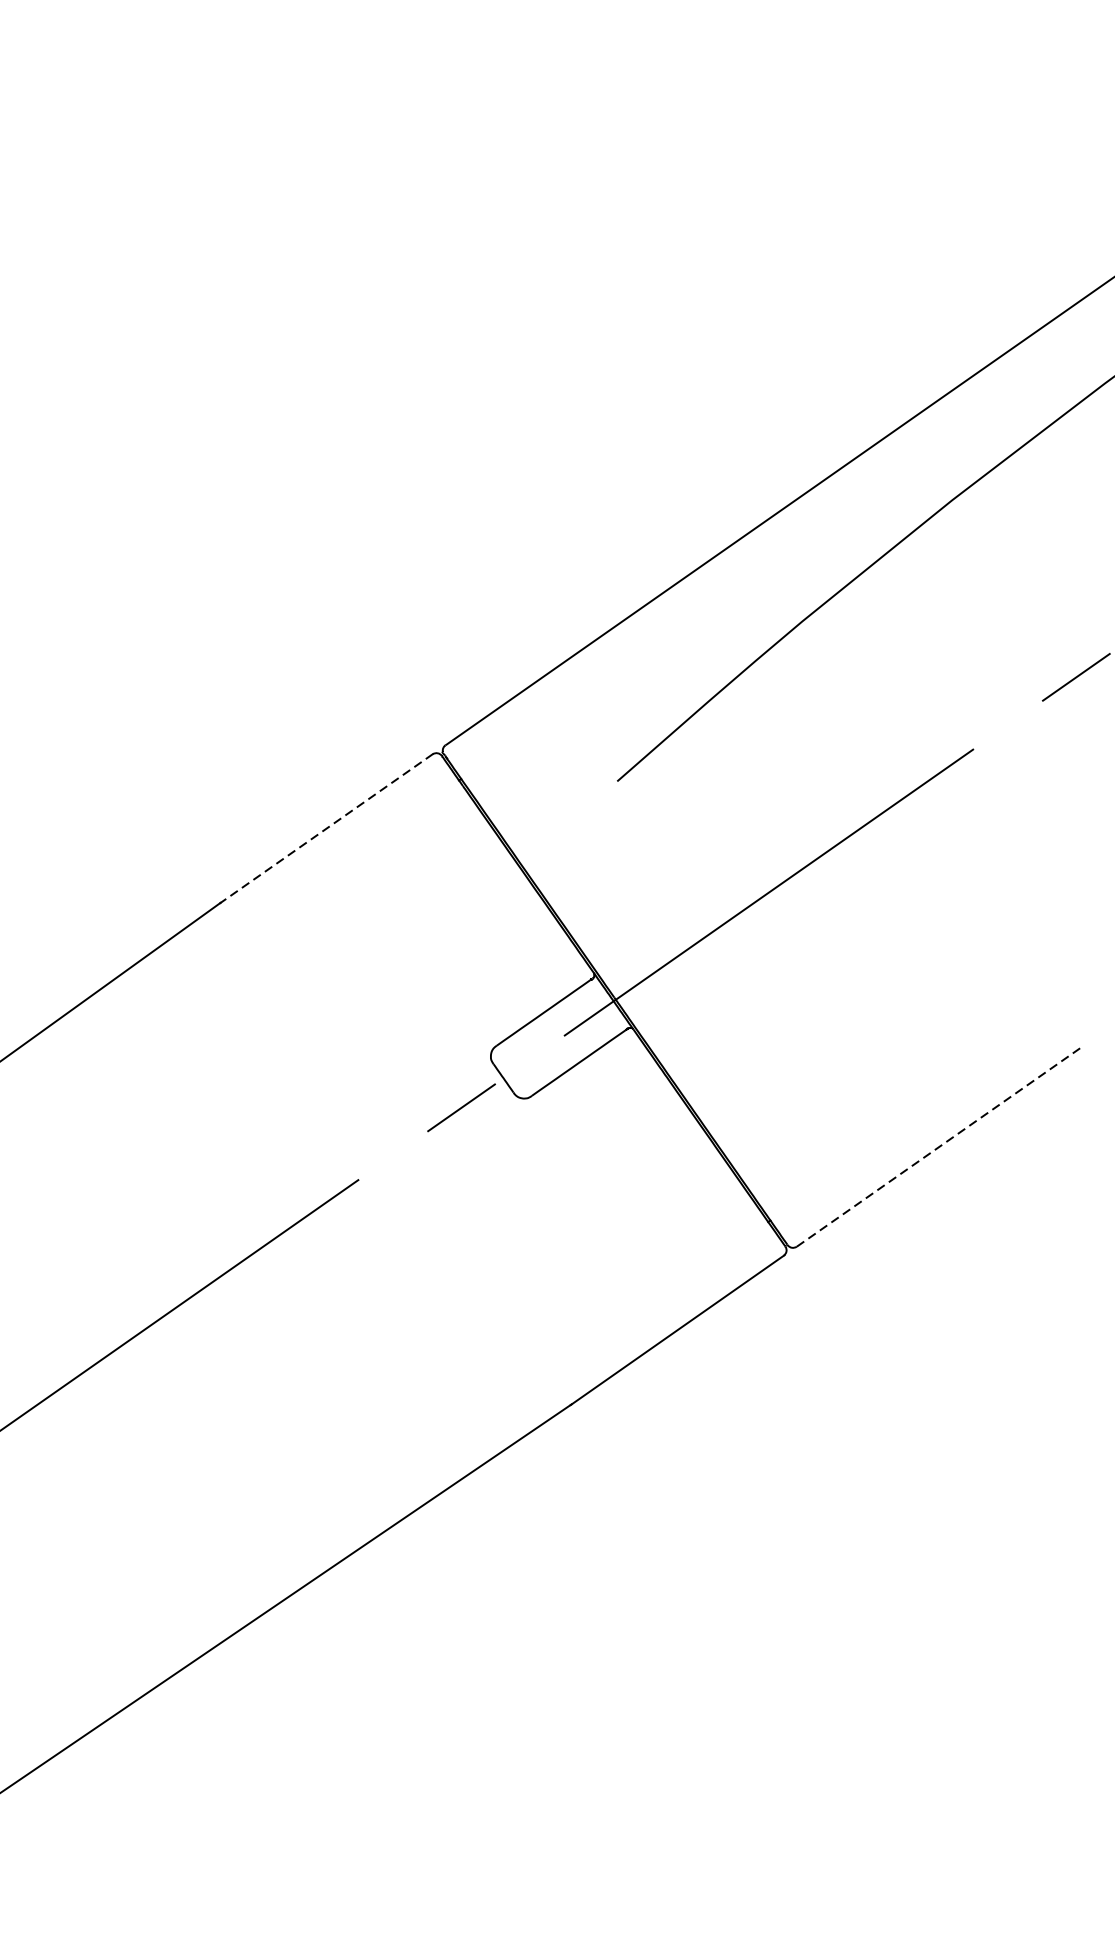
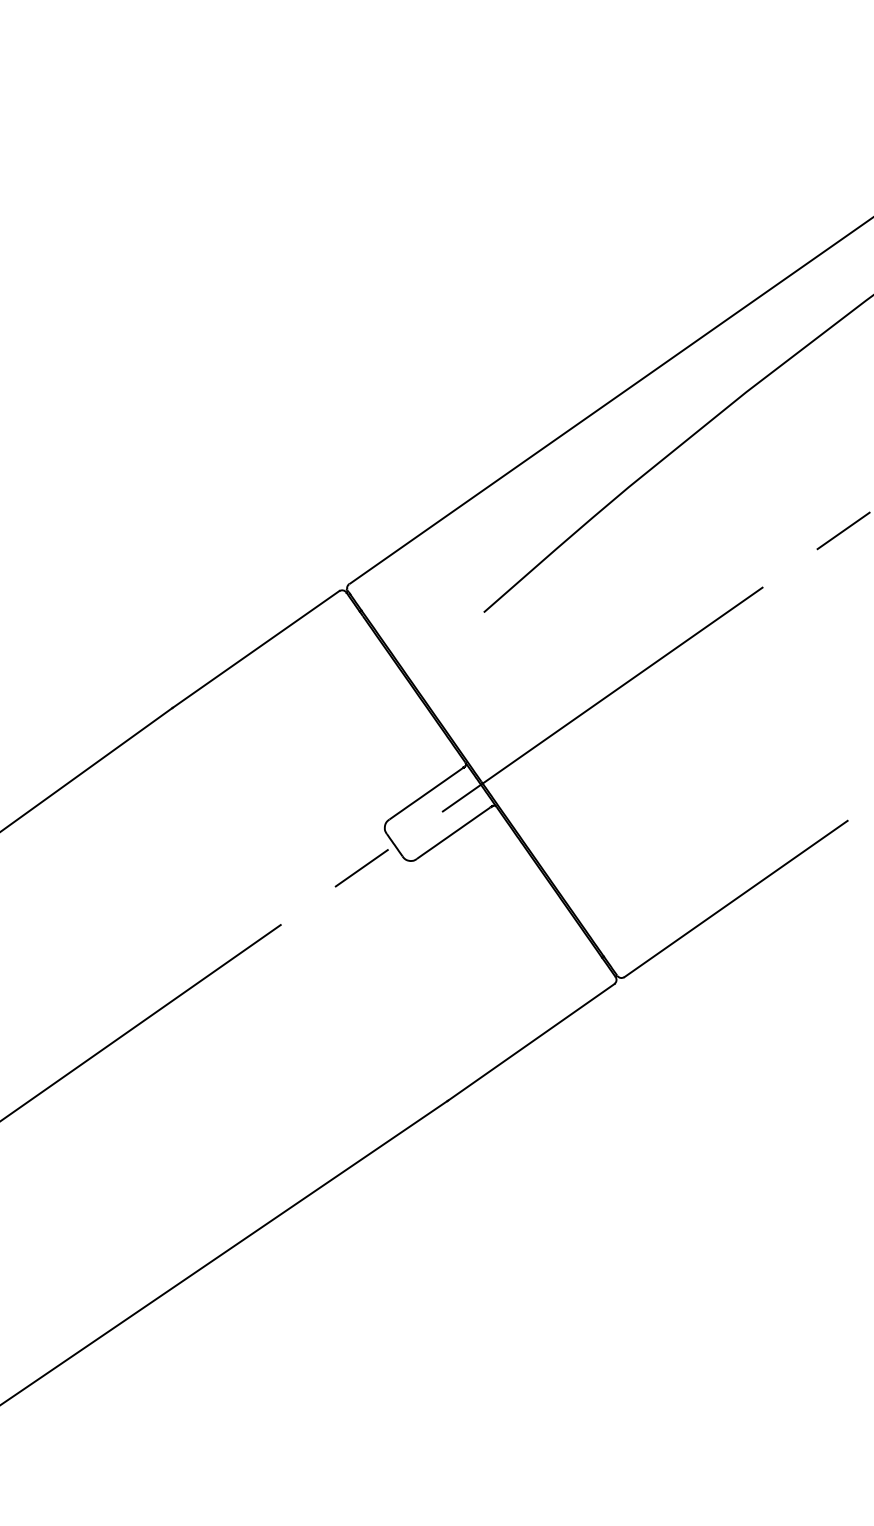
line: (325, 828) -> (255, 649), dashed -> solid
line: (939, 1146) -> (736, 898), dashed -> solid

